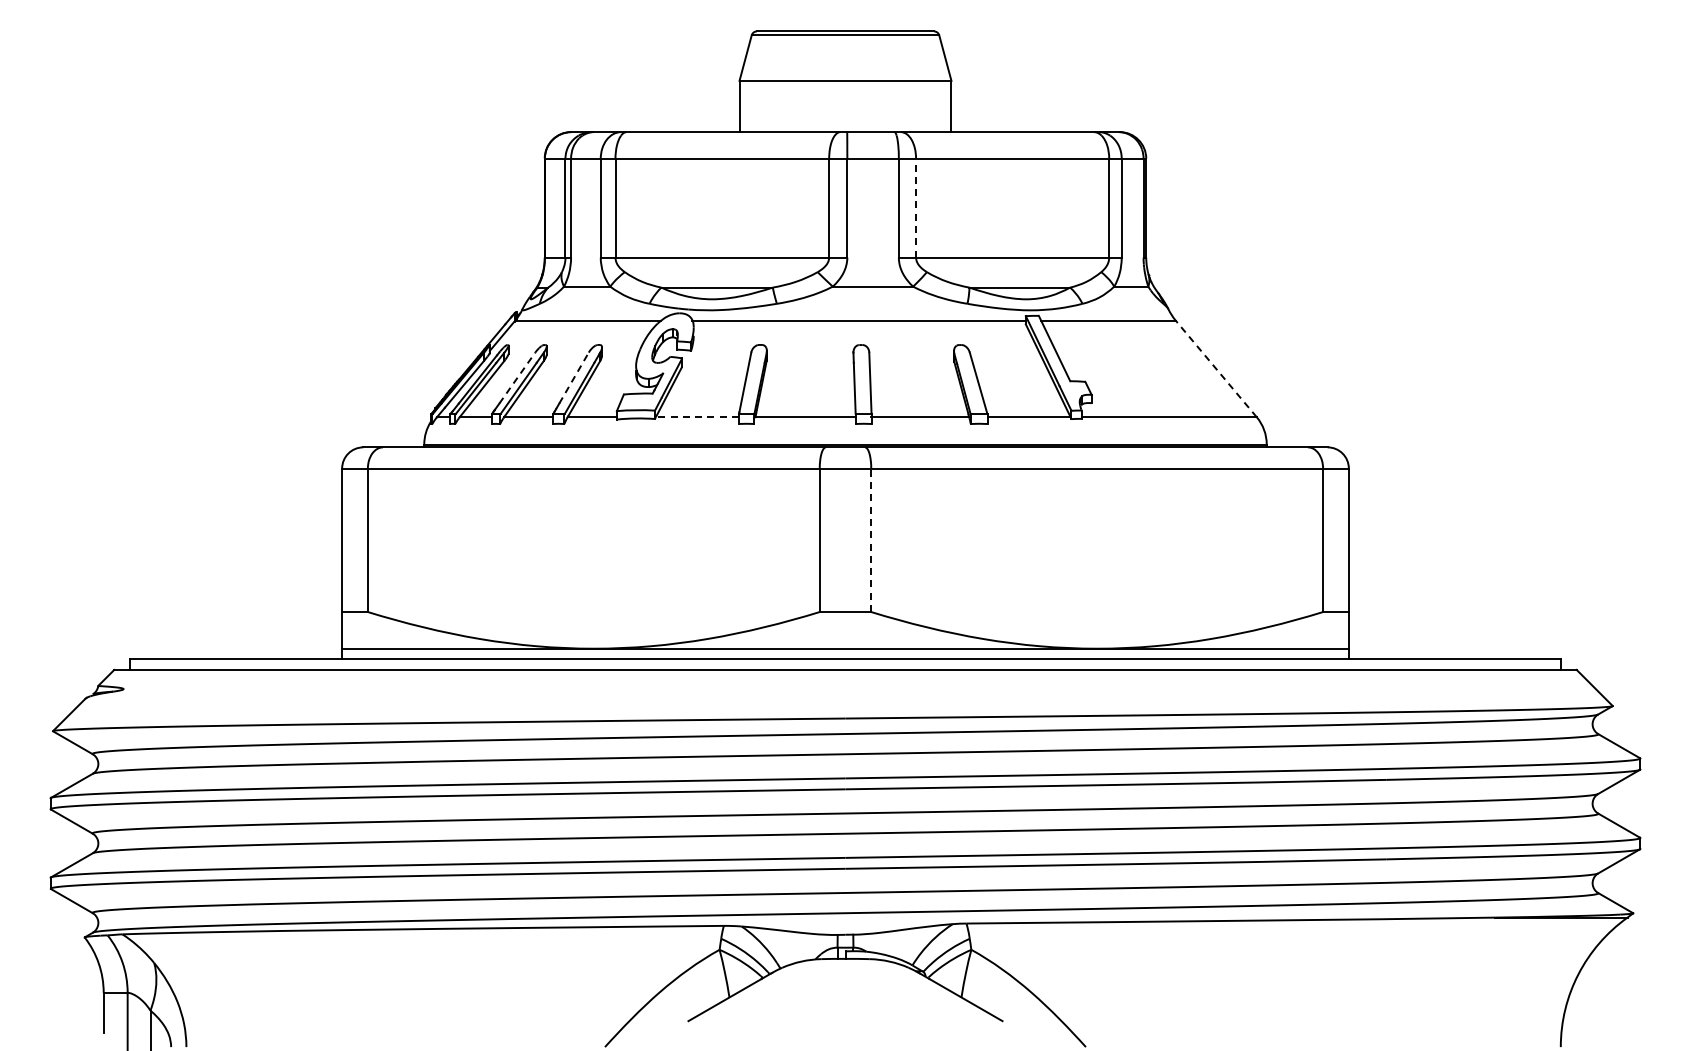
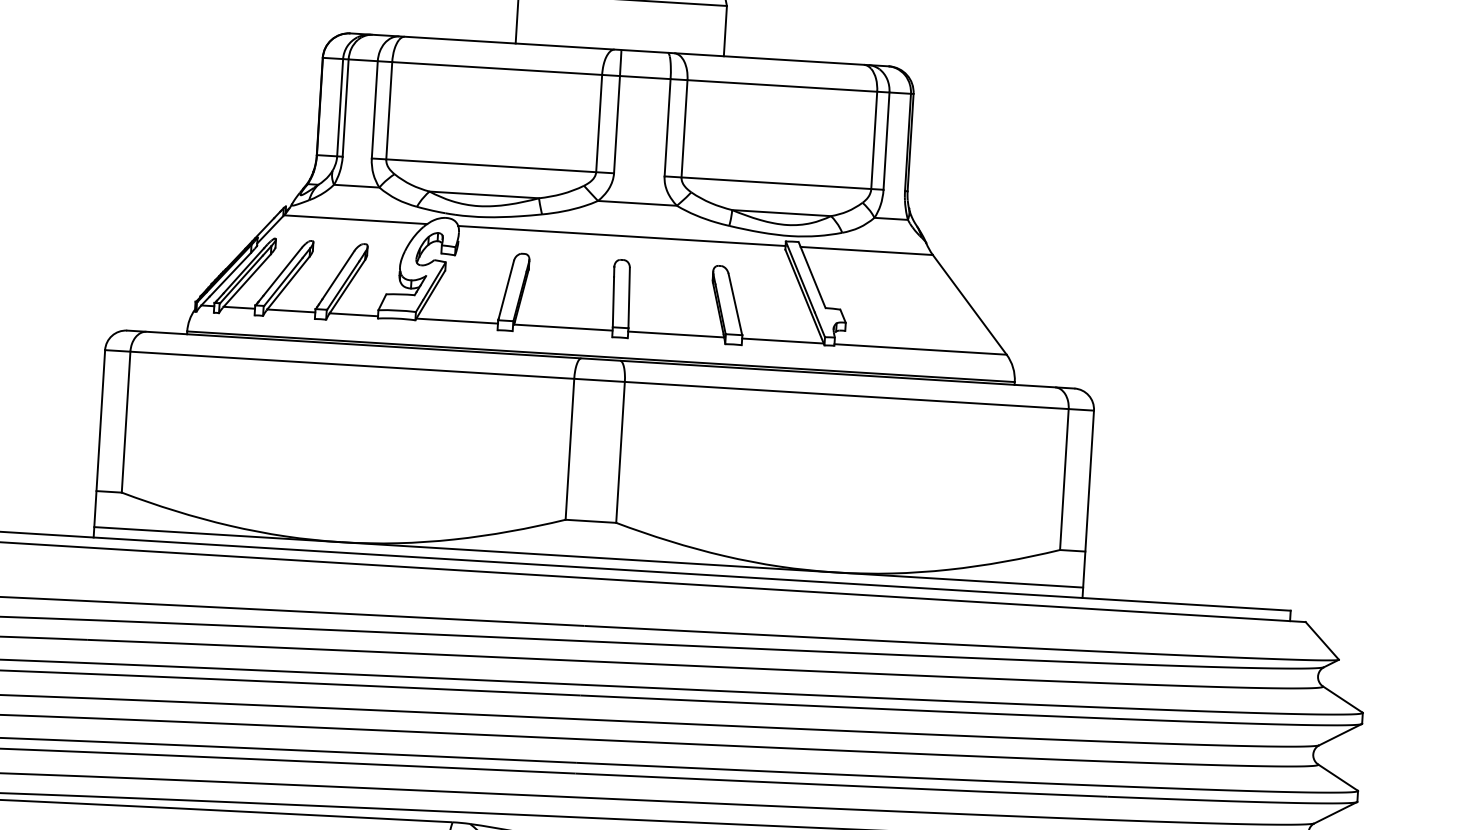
line: (916, 208) -> (684, 129), dashed -> solid
line: (1216, 368) -> (969, 304), dashed -> solid
line: (517, 377) -> (282, 271), dashed -> solid
line: (574, 377) -> (338, 274), dashed -> solid
line: (697, 417) -> (457, 321), dashed -> solid
line: (871, 540) -> (620, 452), dashed -> solid

